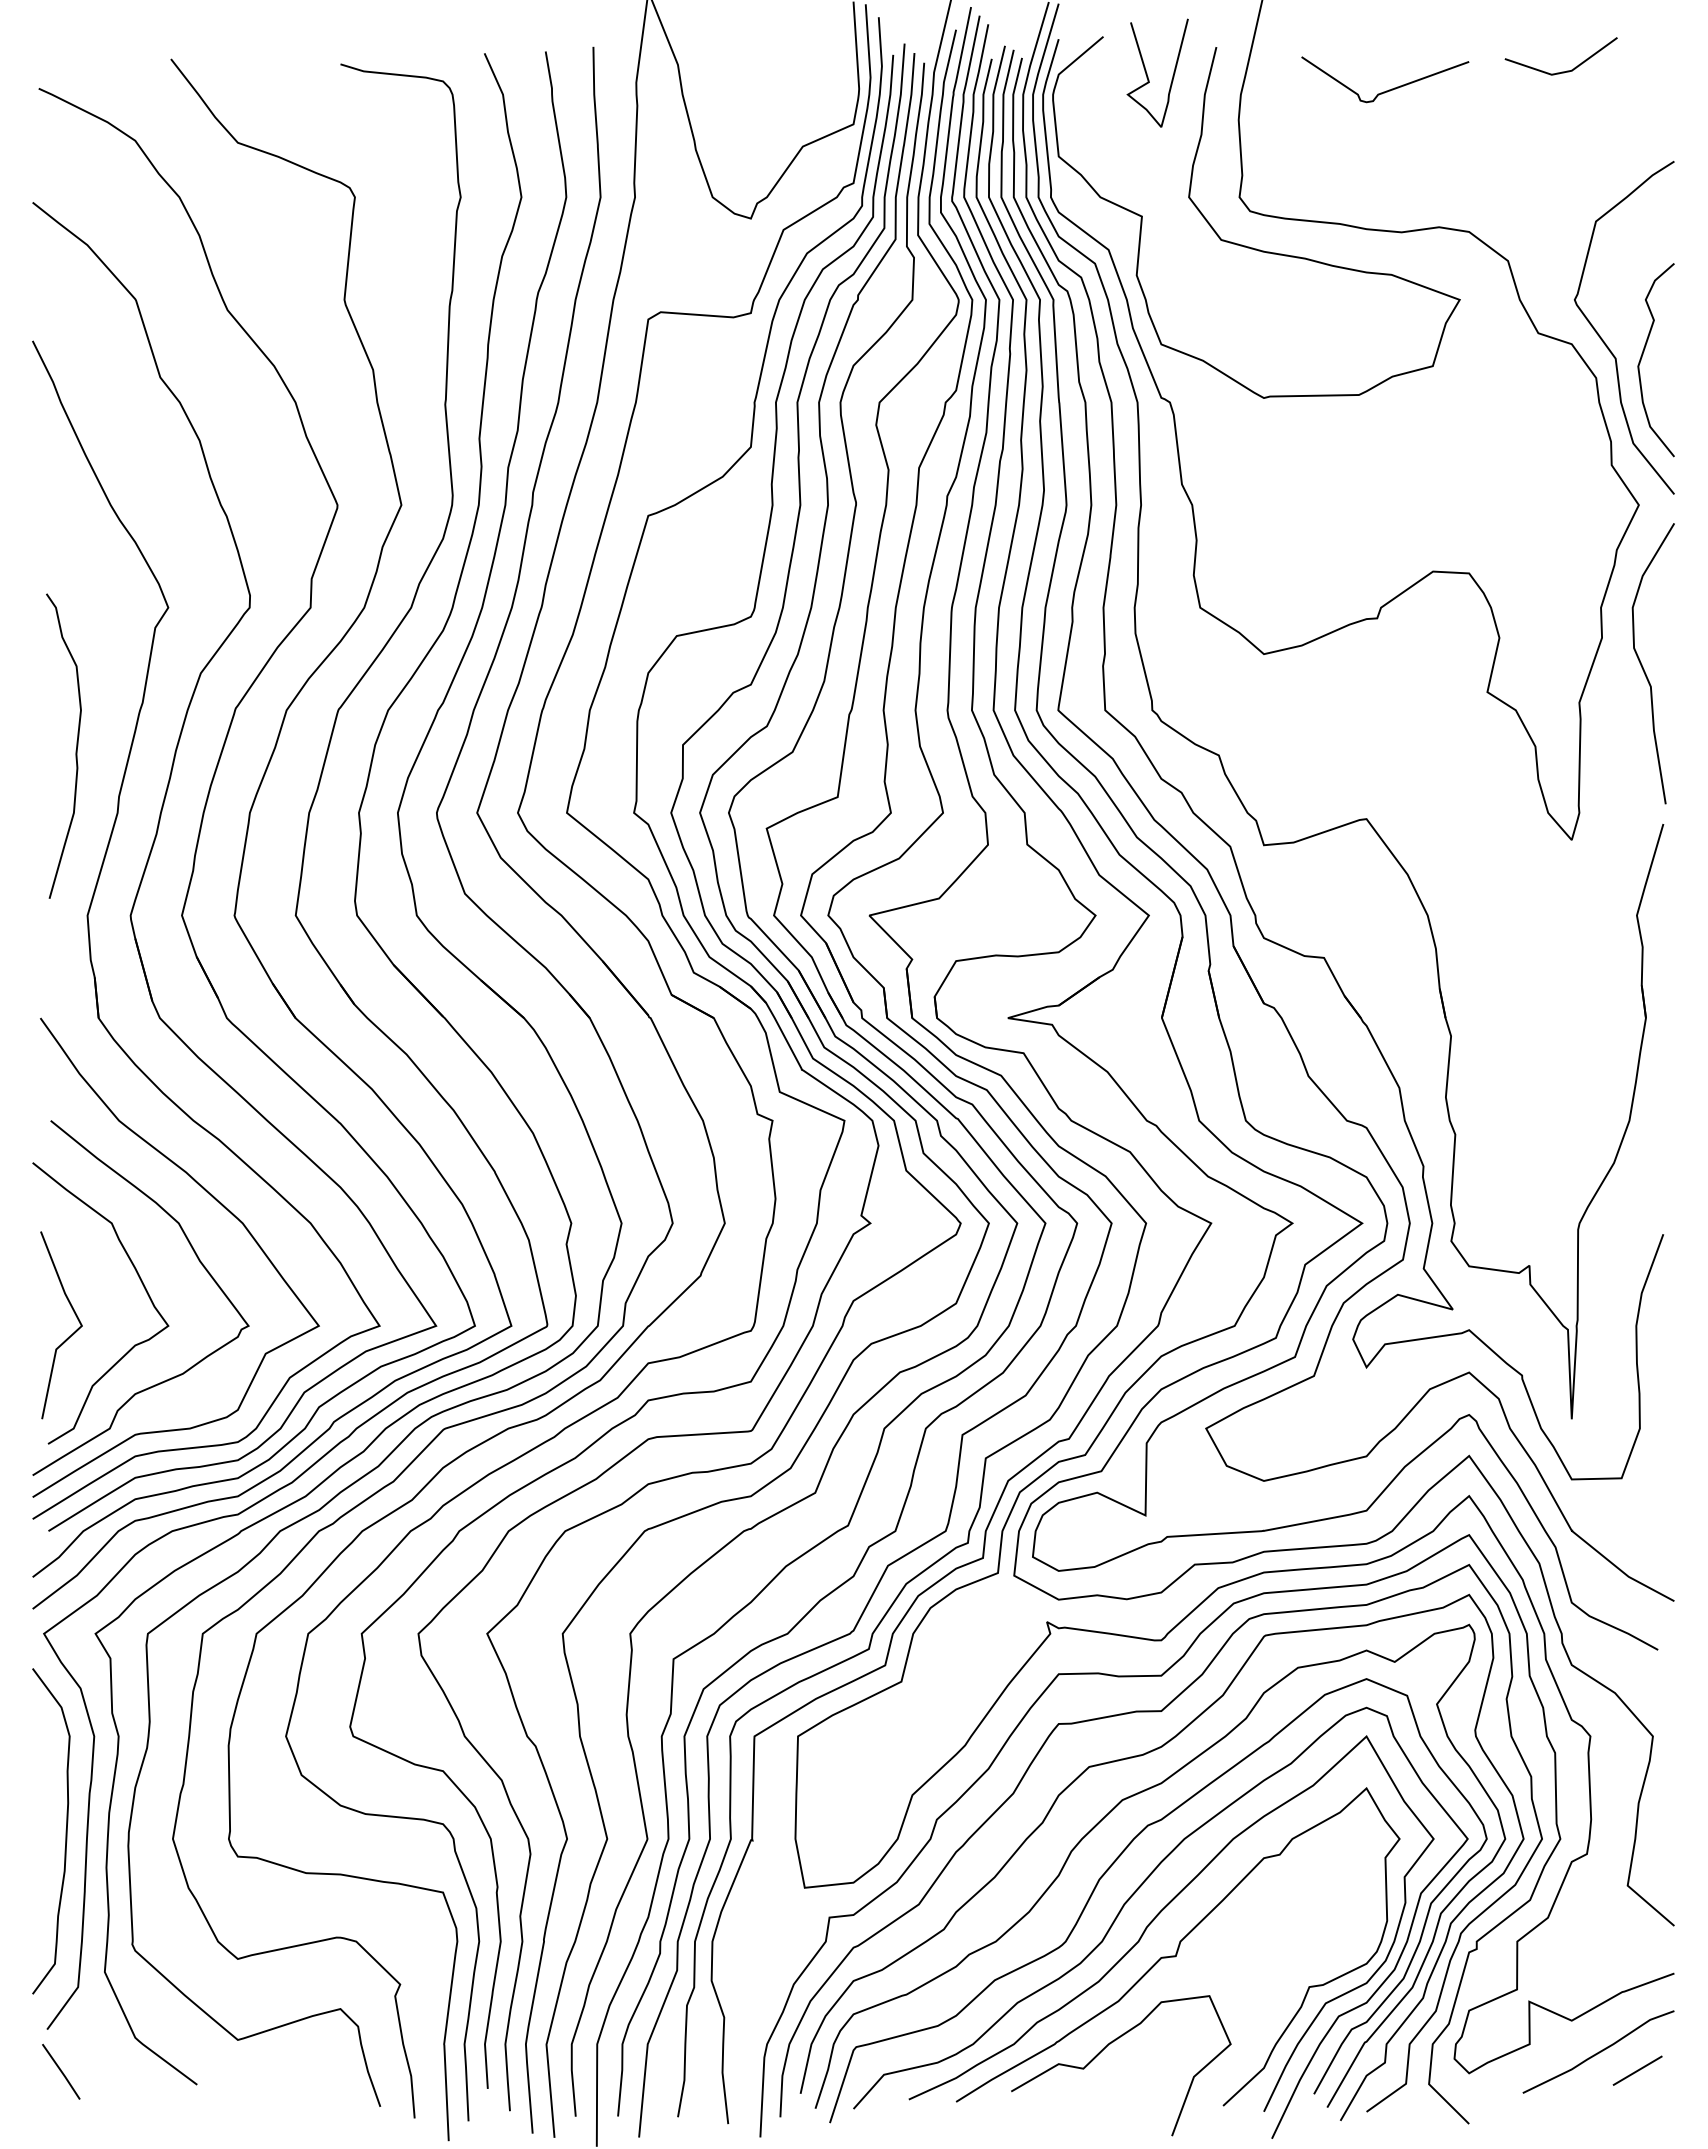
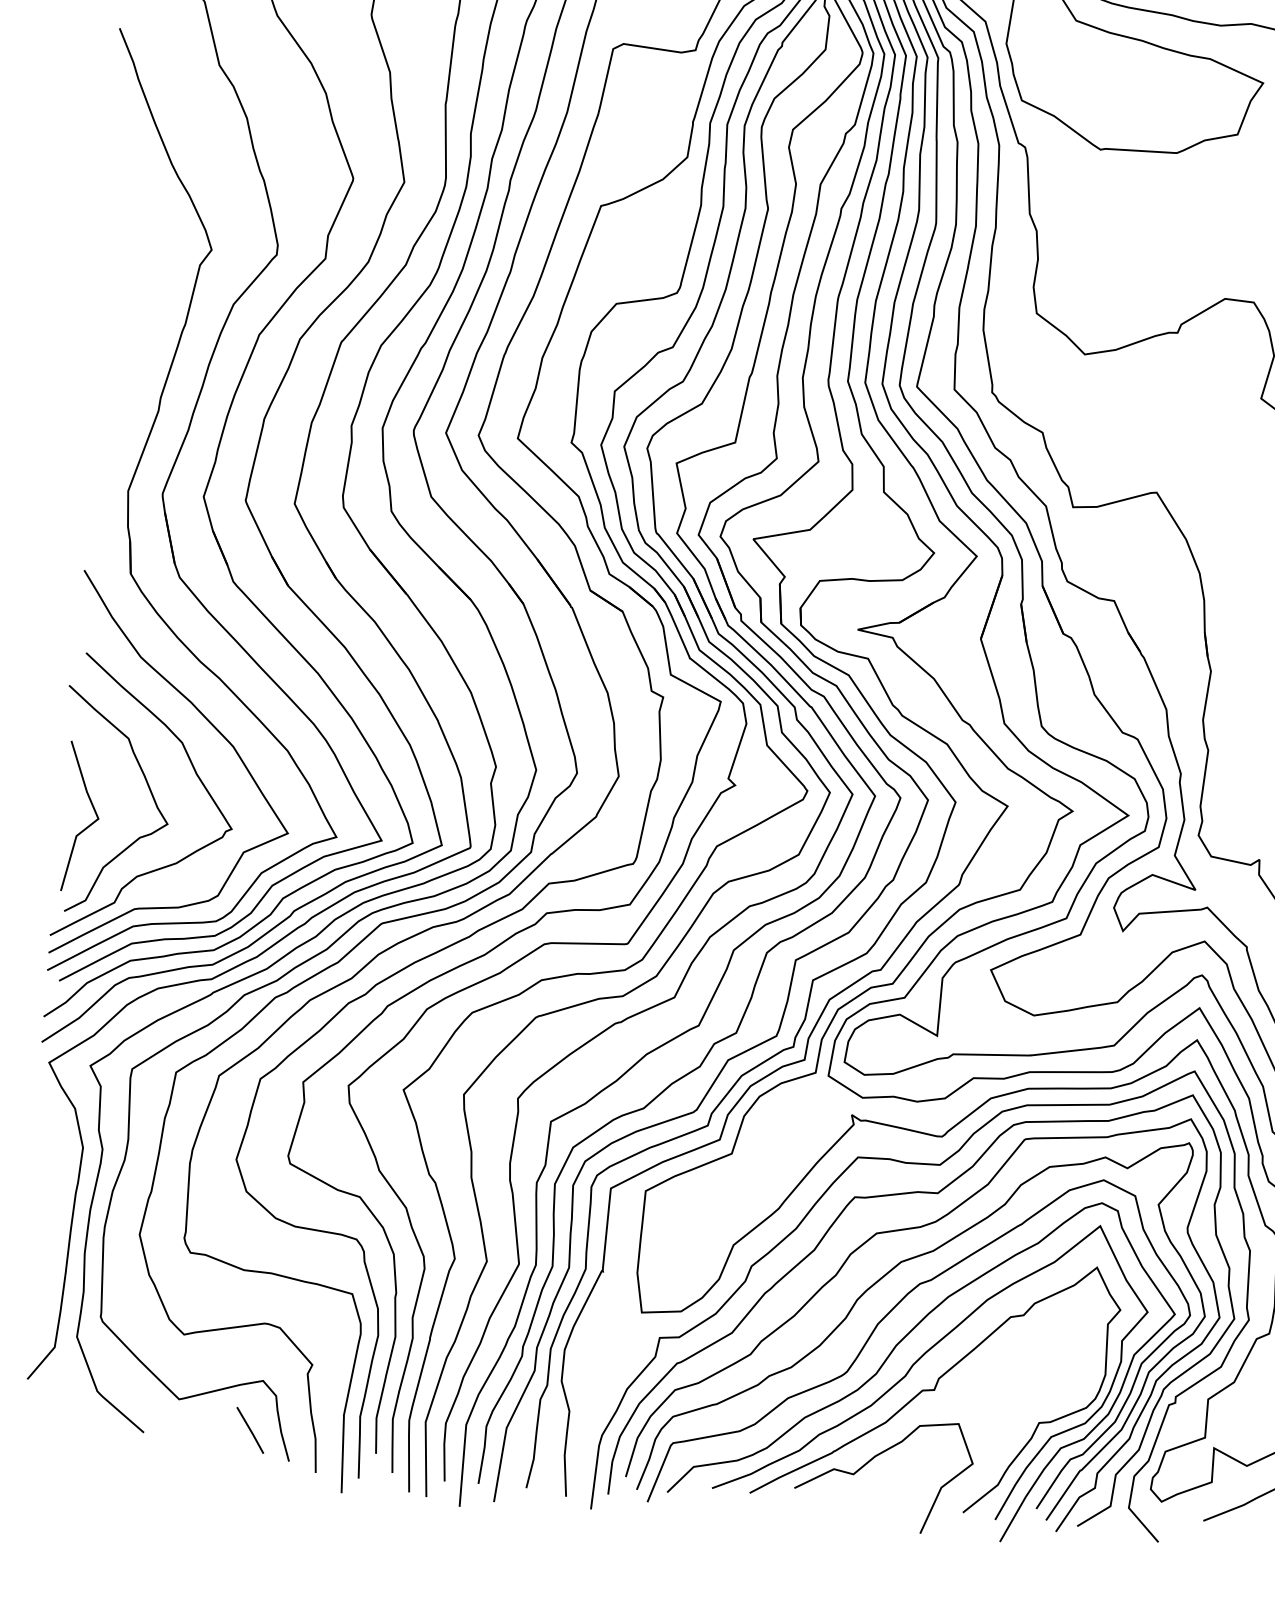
curve: (76, 745) -> (129, 354), removed
curve: (65, 1831) -> (54, 1222), removed
line: (61, 2071) -> (250, 1430), moved

